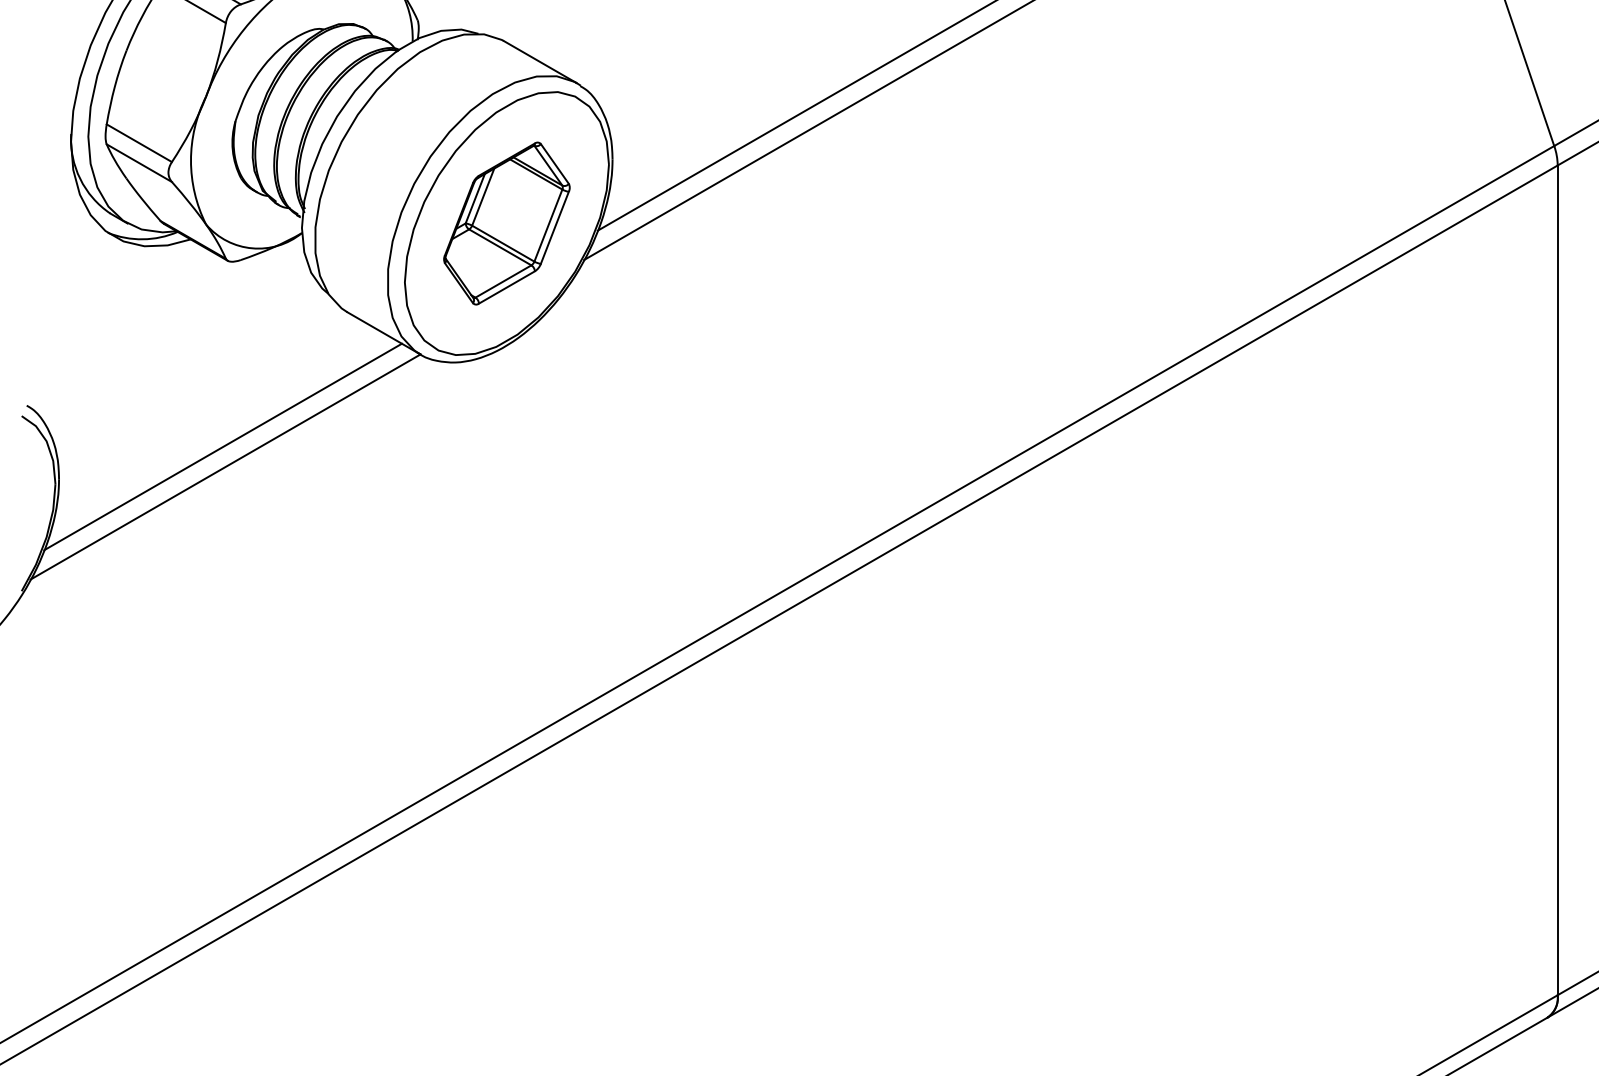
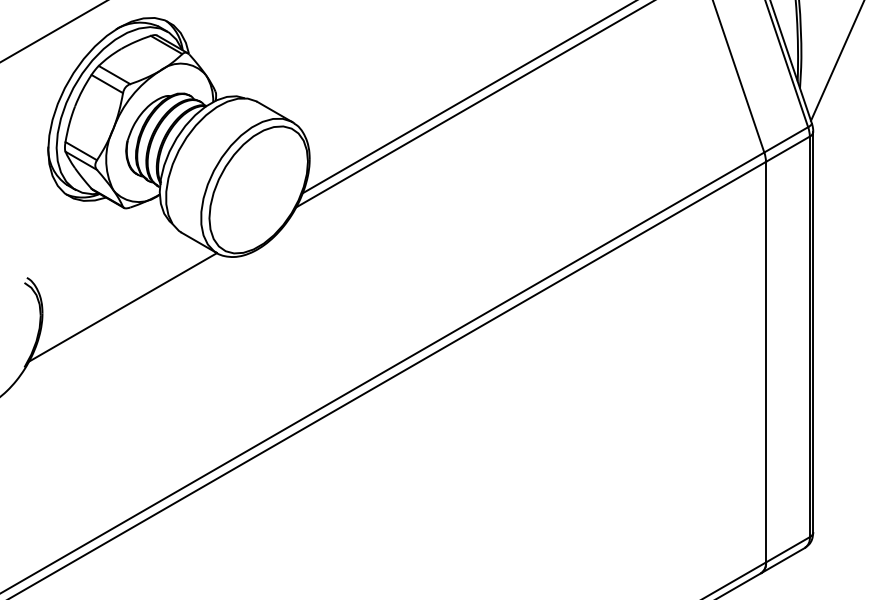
part: (506, 222) -> (258, 189), removed
line: (222, 446) -> (121, 297), removed

